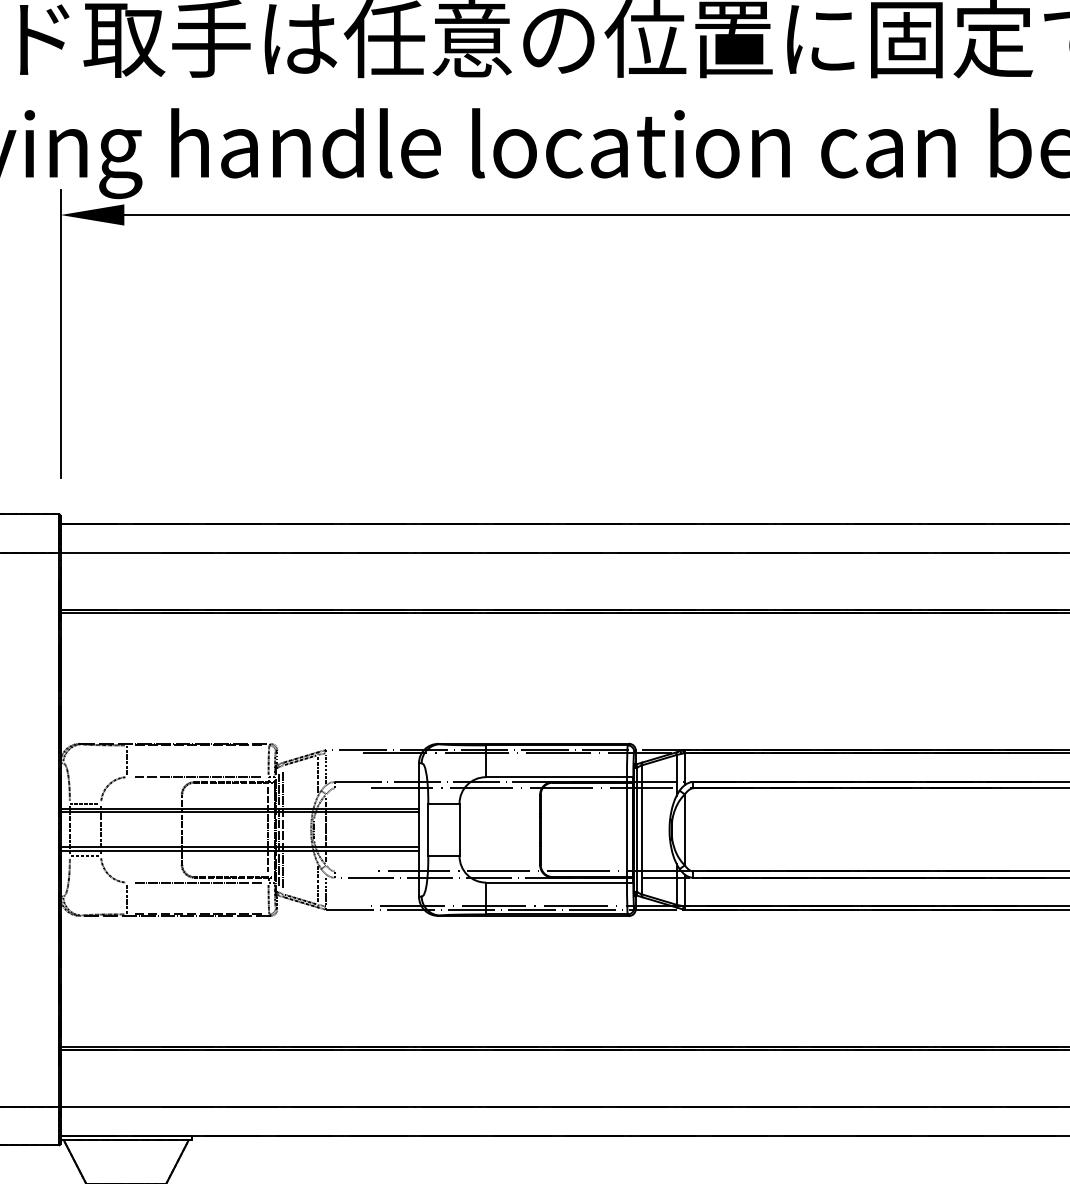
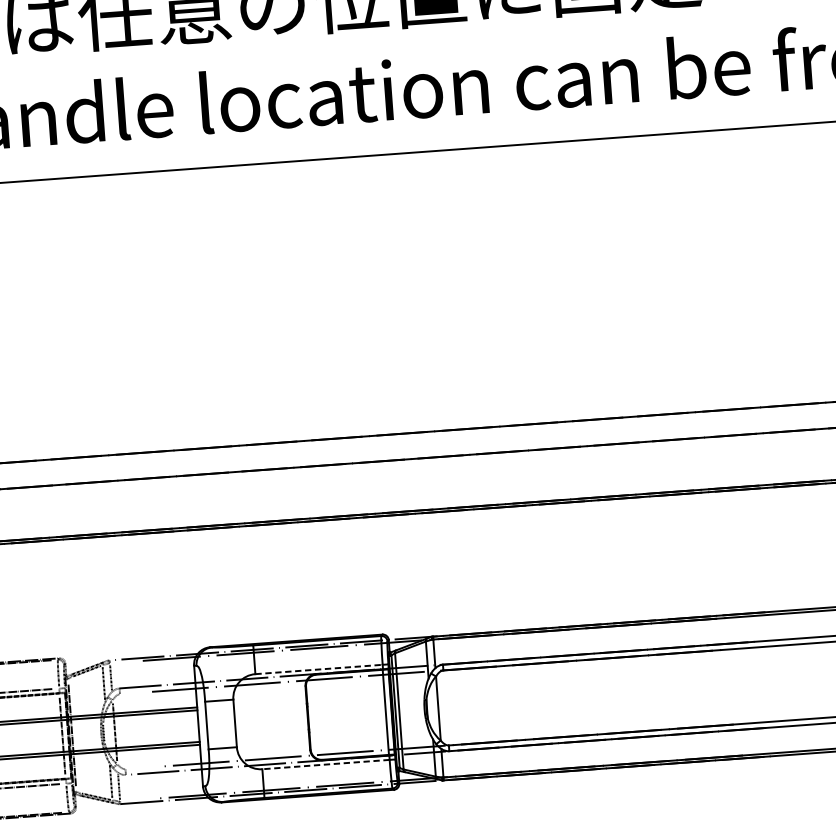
line: (556, 777) -> (319, 669), solid -> dashed
line: (283, 829) -> (76, 734), removed
line: (556, 882) -> (326, 764), solid -> dashed

